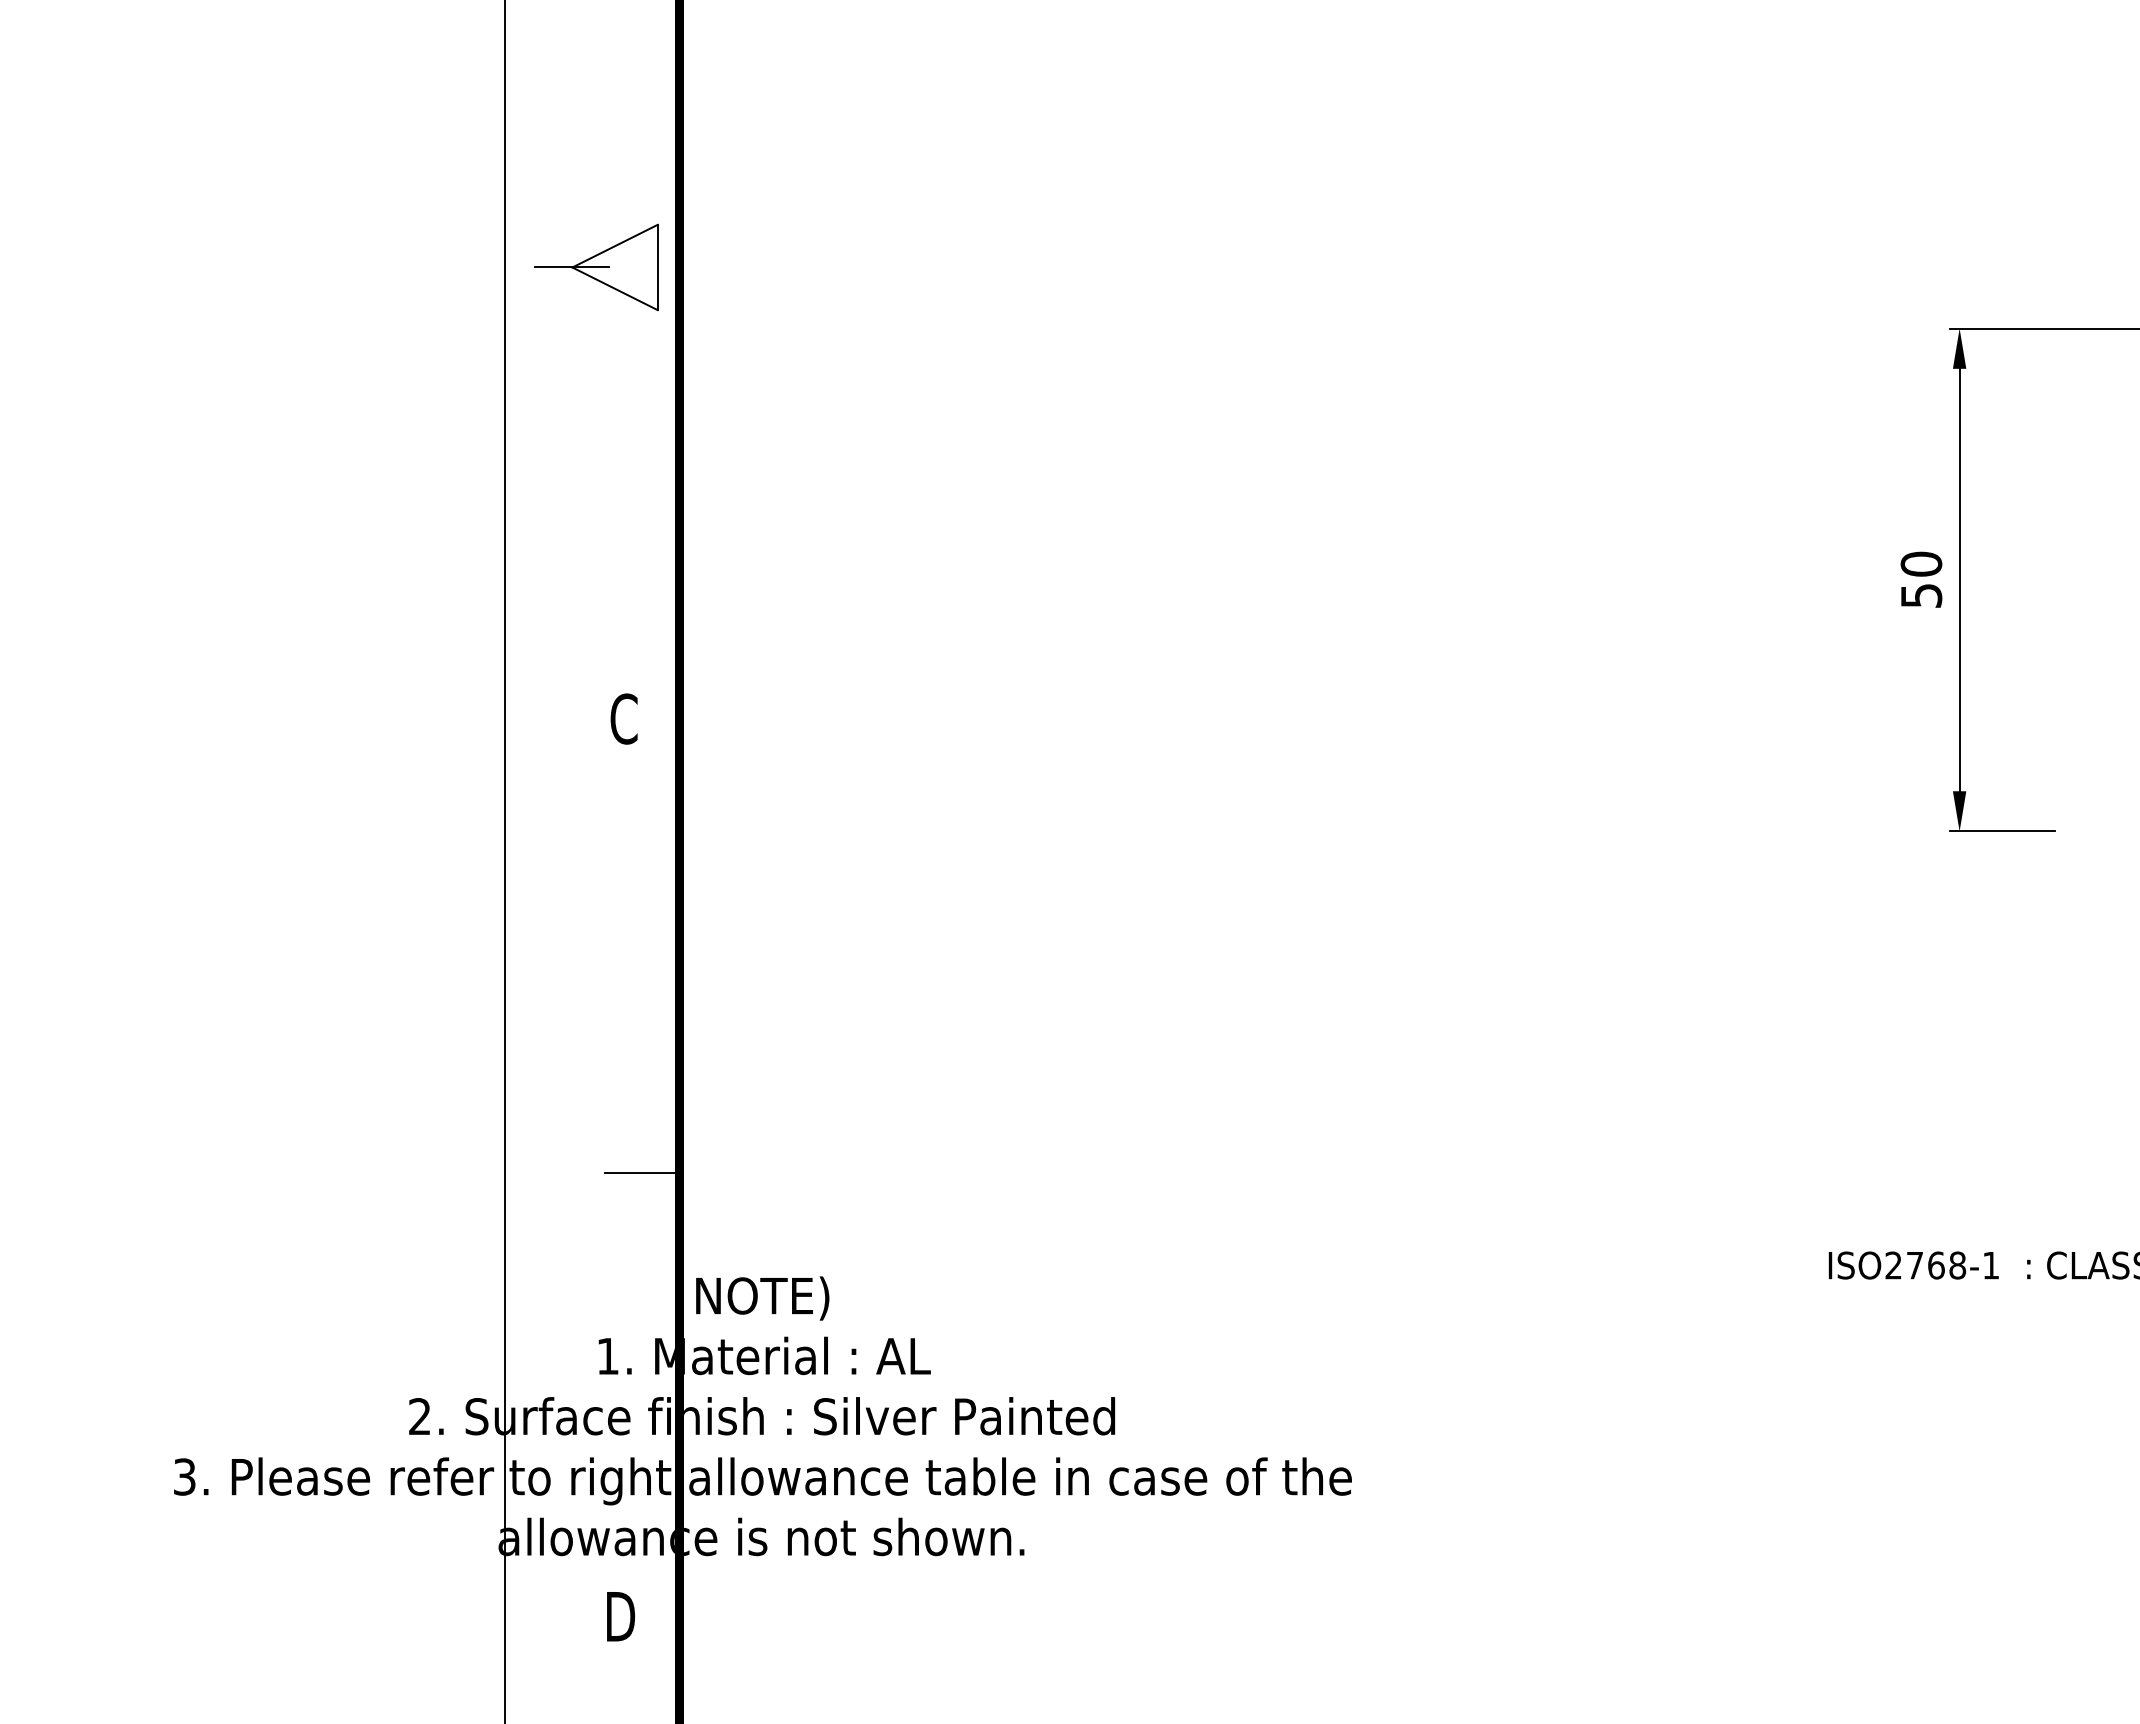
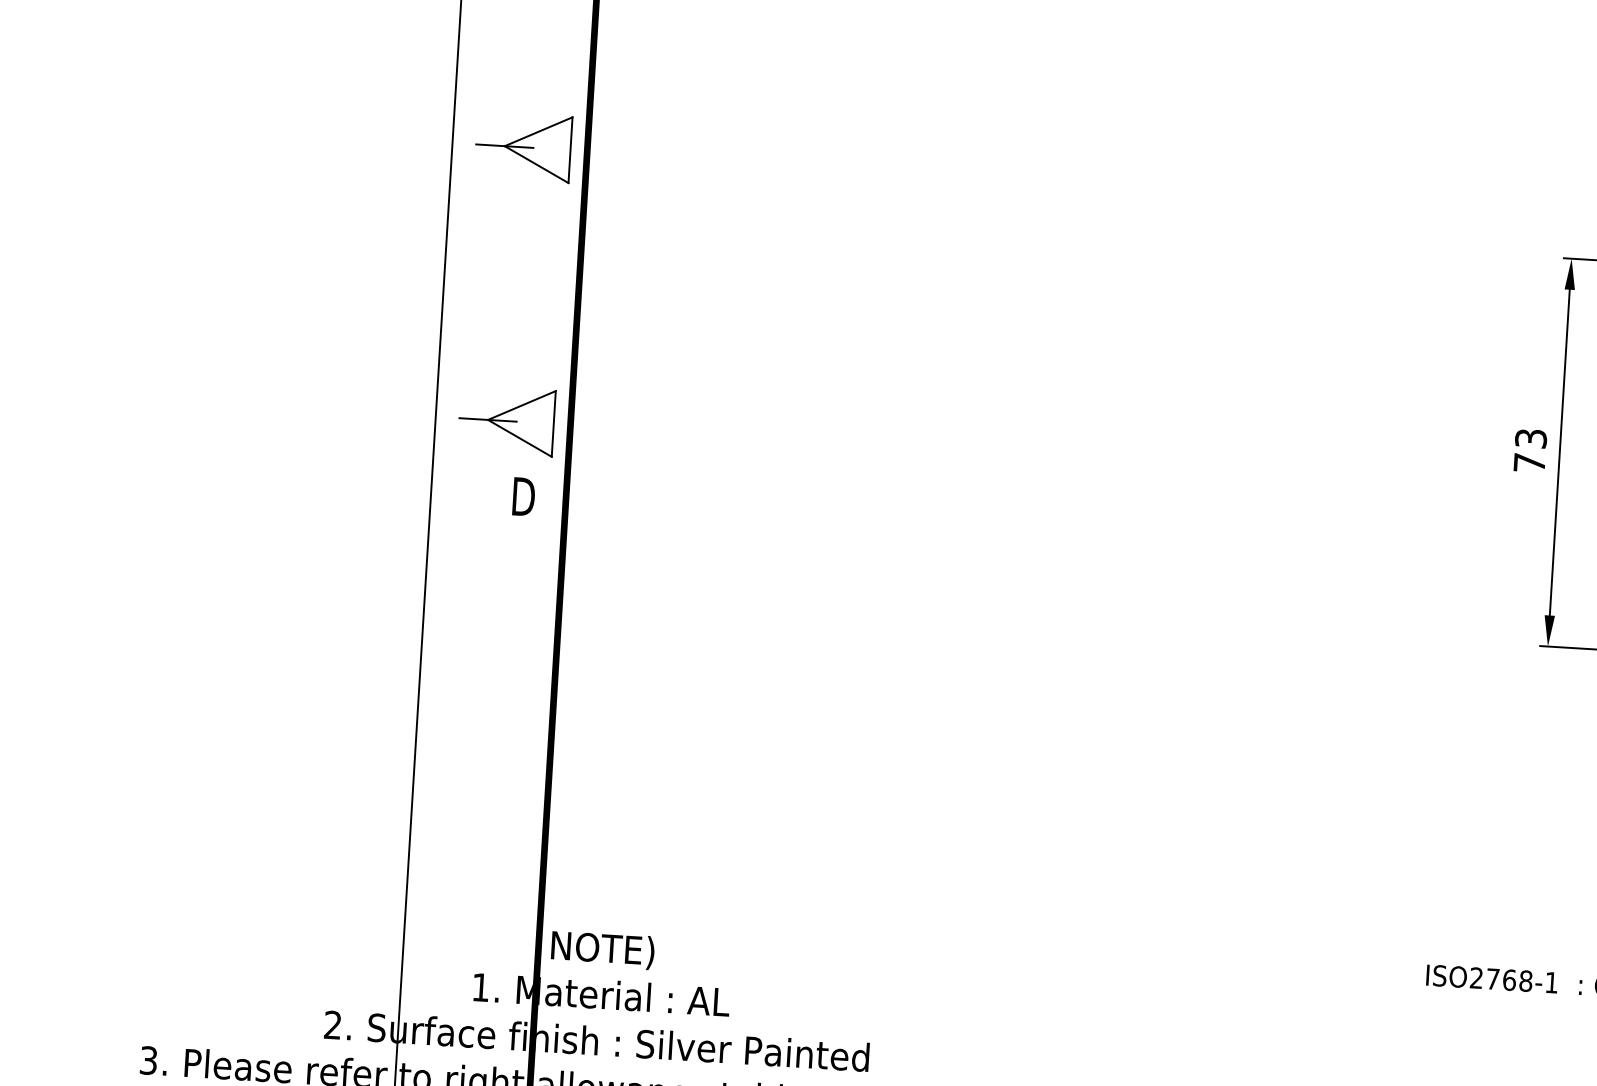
text: (1921, 579) -> (1530, 450), 50 -> 73
part: (596, 622) -> (506, 421), added
text: (624, 718) -> (523, 496), C -> D
line: (642, 1172) -> (516, 847), removed

